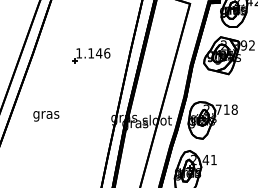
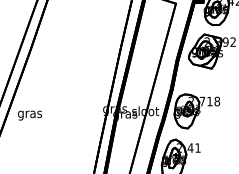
part: (91, 55) -> (84, 51), removed
text: (45, 116) -> (29, 115), moved

